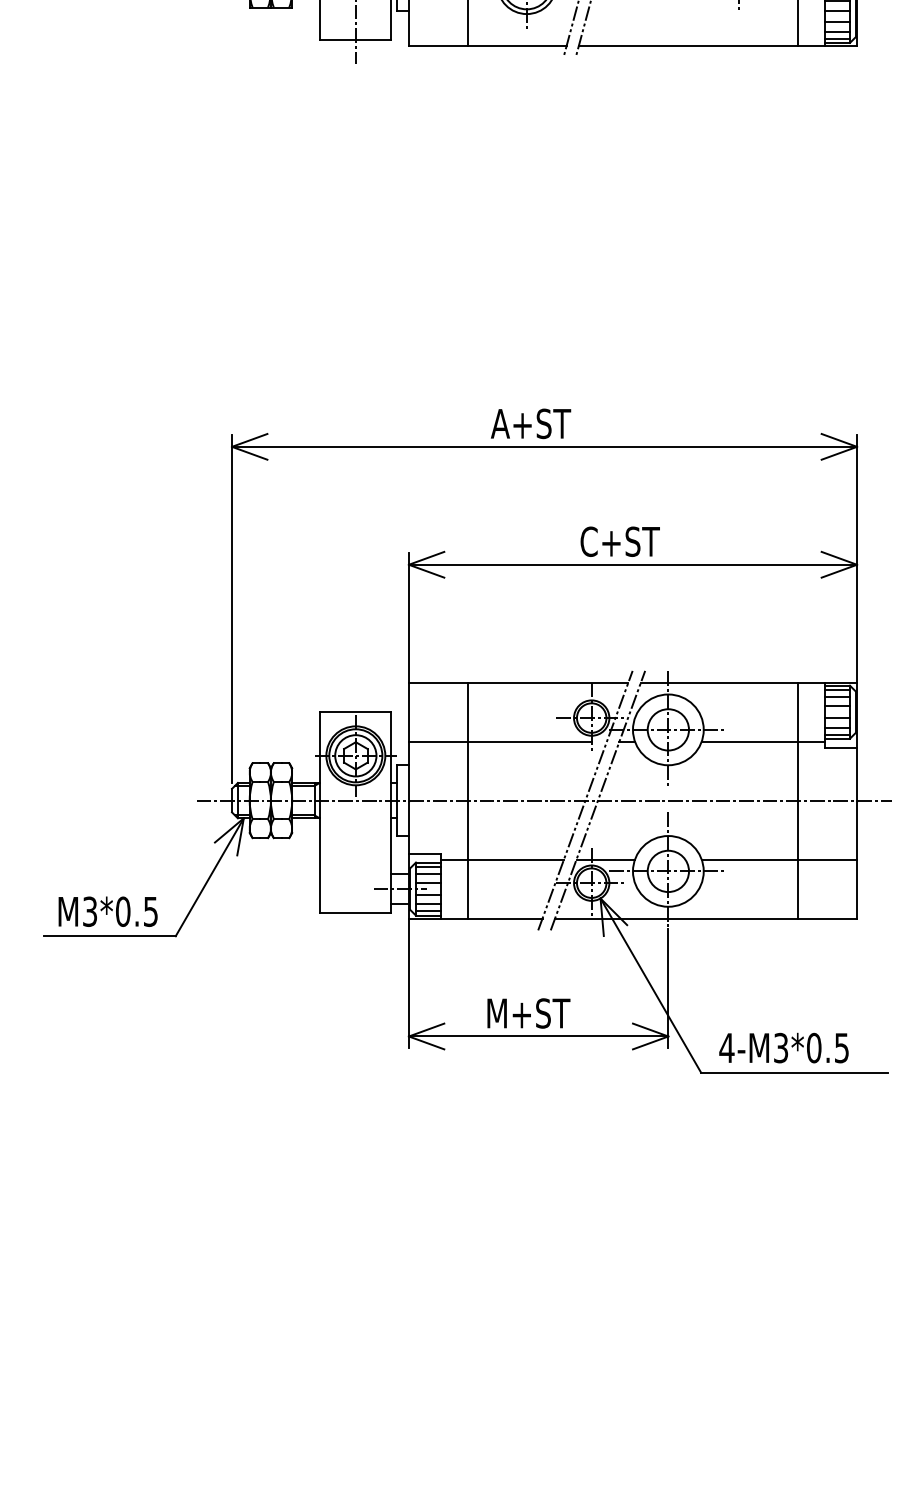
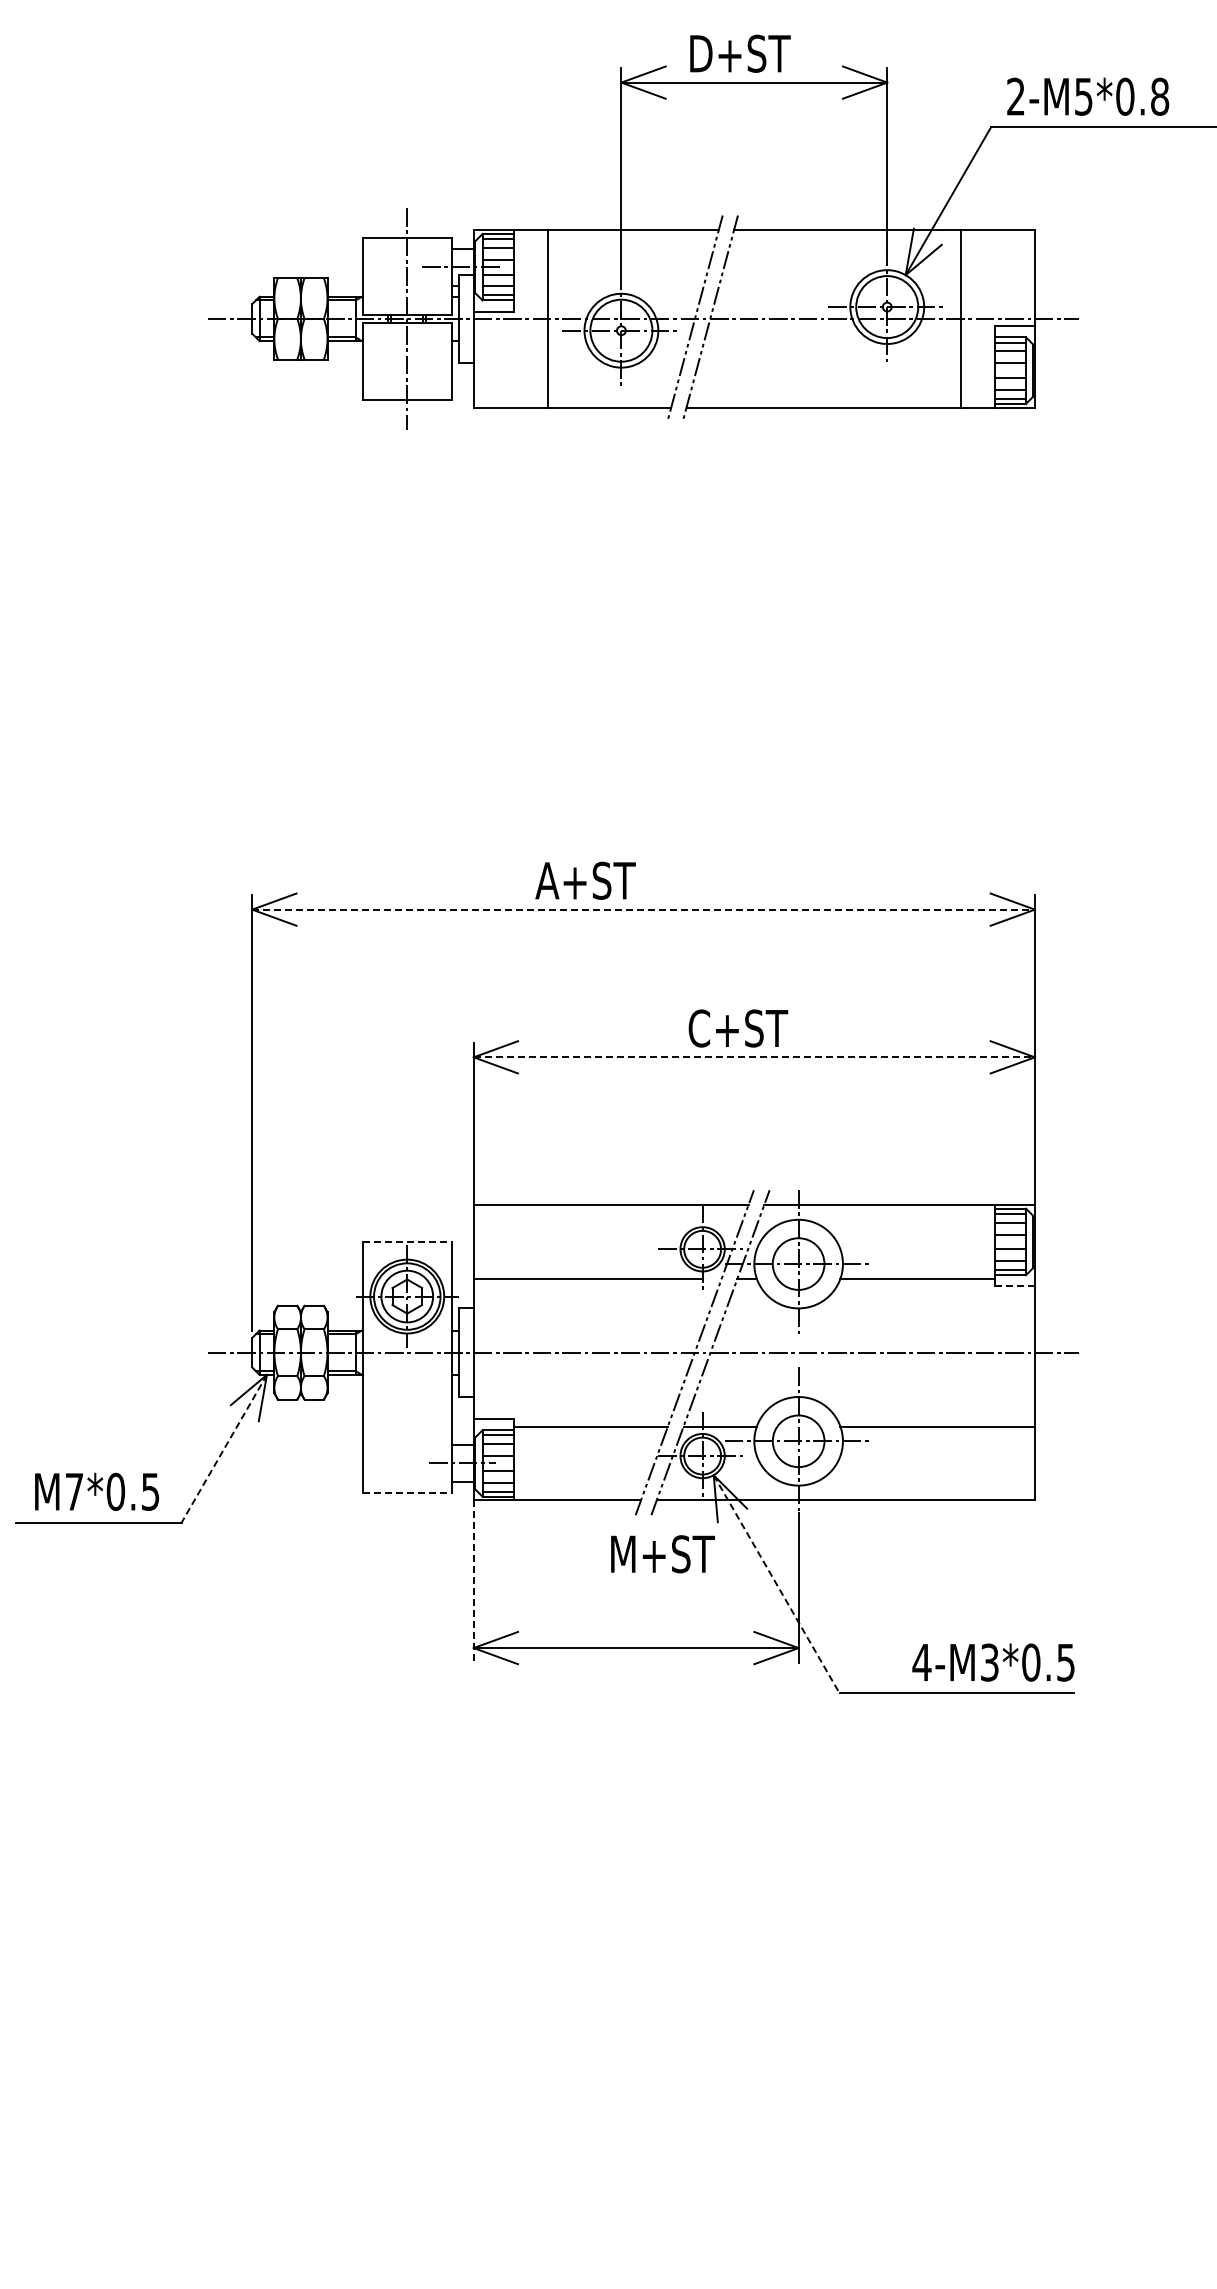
text: (530, 423) -> (585, 880), moved
line: (545, 446) -> (644, 909), solid -> dashed
line: (633, 564) -> (754, 1057), solid -> dashed
line: (356, 711) -> (407, 1241), solid -> dashed
line: (841, 747) -> (1015, 1286), solid -> dashed
line: (467, 800) -> (547, 1352), removed
line: (798, 800) -> (961, 1352), removed
line: (209, 877) -> (224, 1449), solid -> dashed
text: (90, 911) -> (74, 1491), M3*0.5 -> M7*0.5
line: (356, 913) -> (407, 1493), solid -> dashed
line: (408, 984) -> (473, 1582), solid -> dashed
line: (650, 985) -> (776, 1584), solid -> dashed
text: (528, 1013) -> (662, 1554), moved
text: (784, 1048) -> (993, 1662), moved

